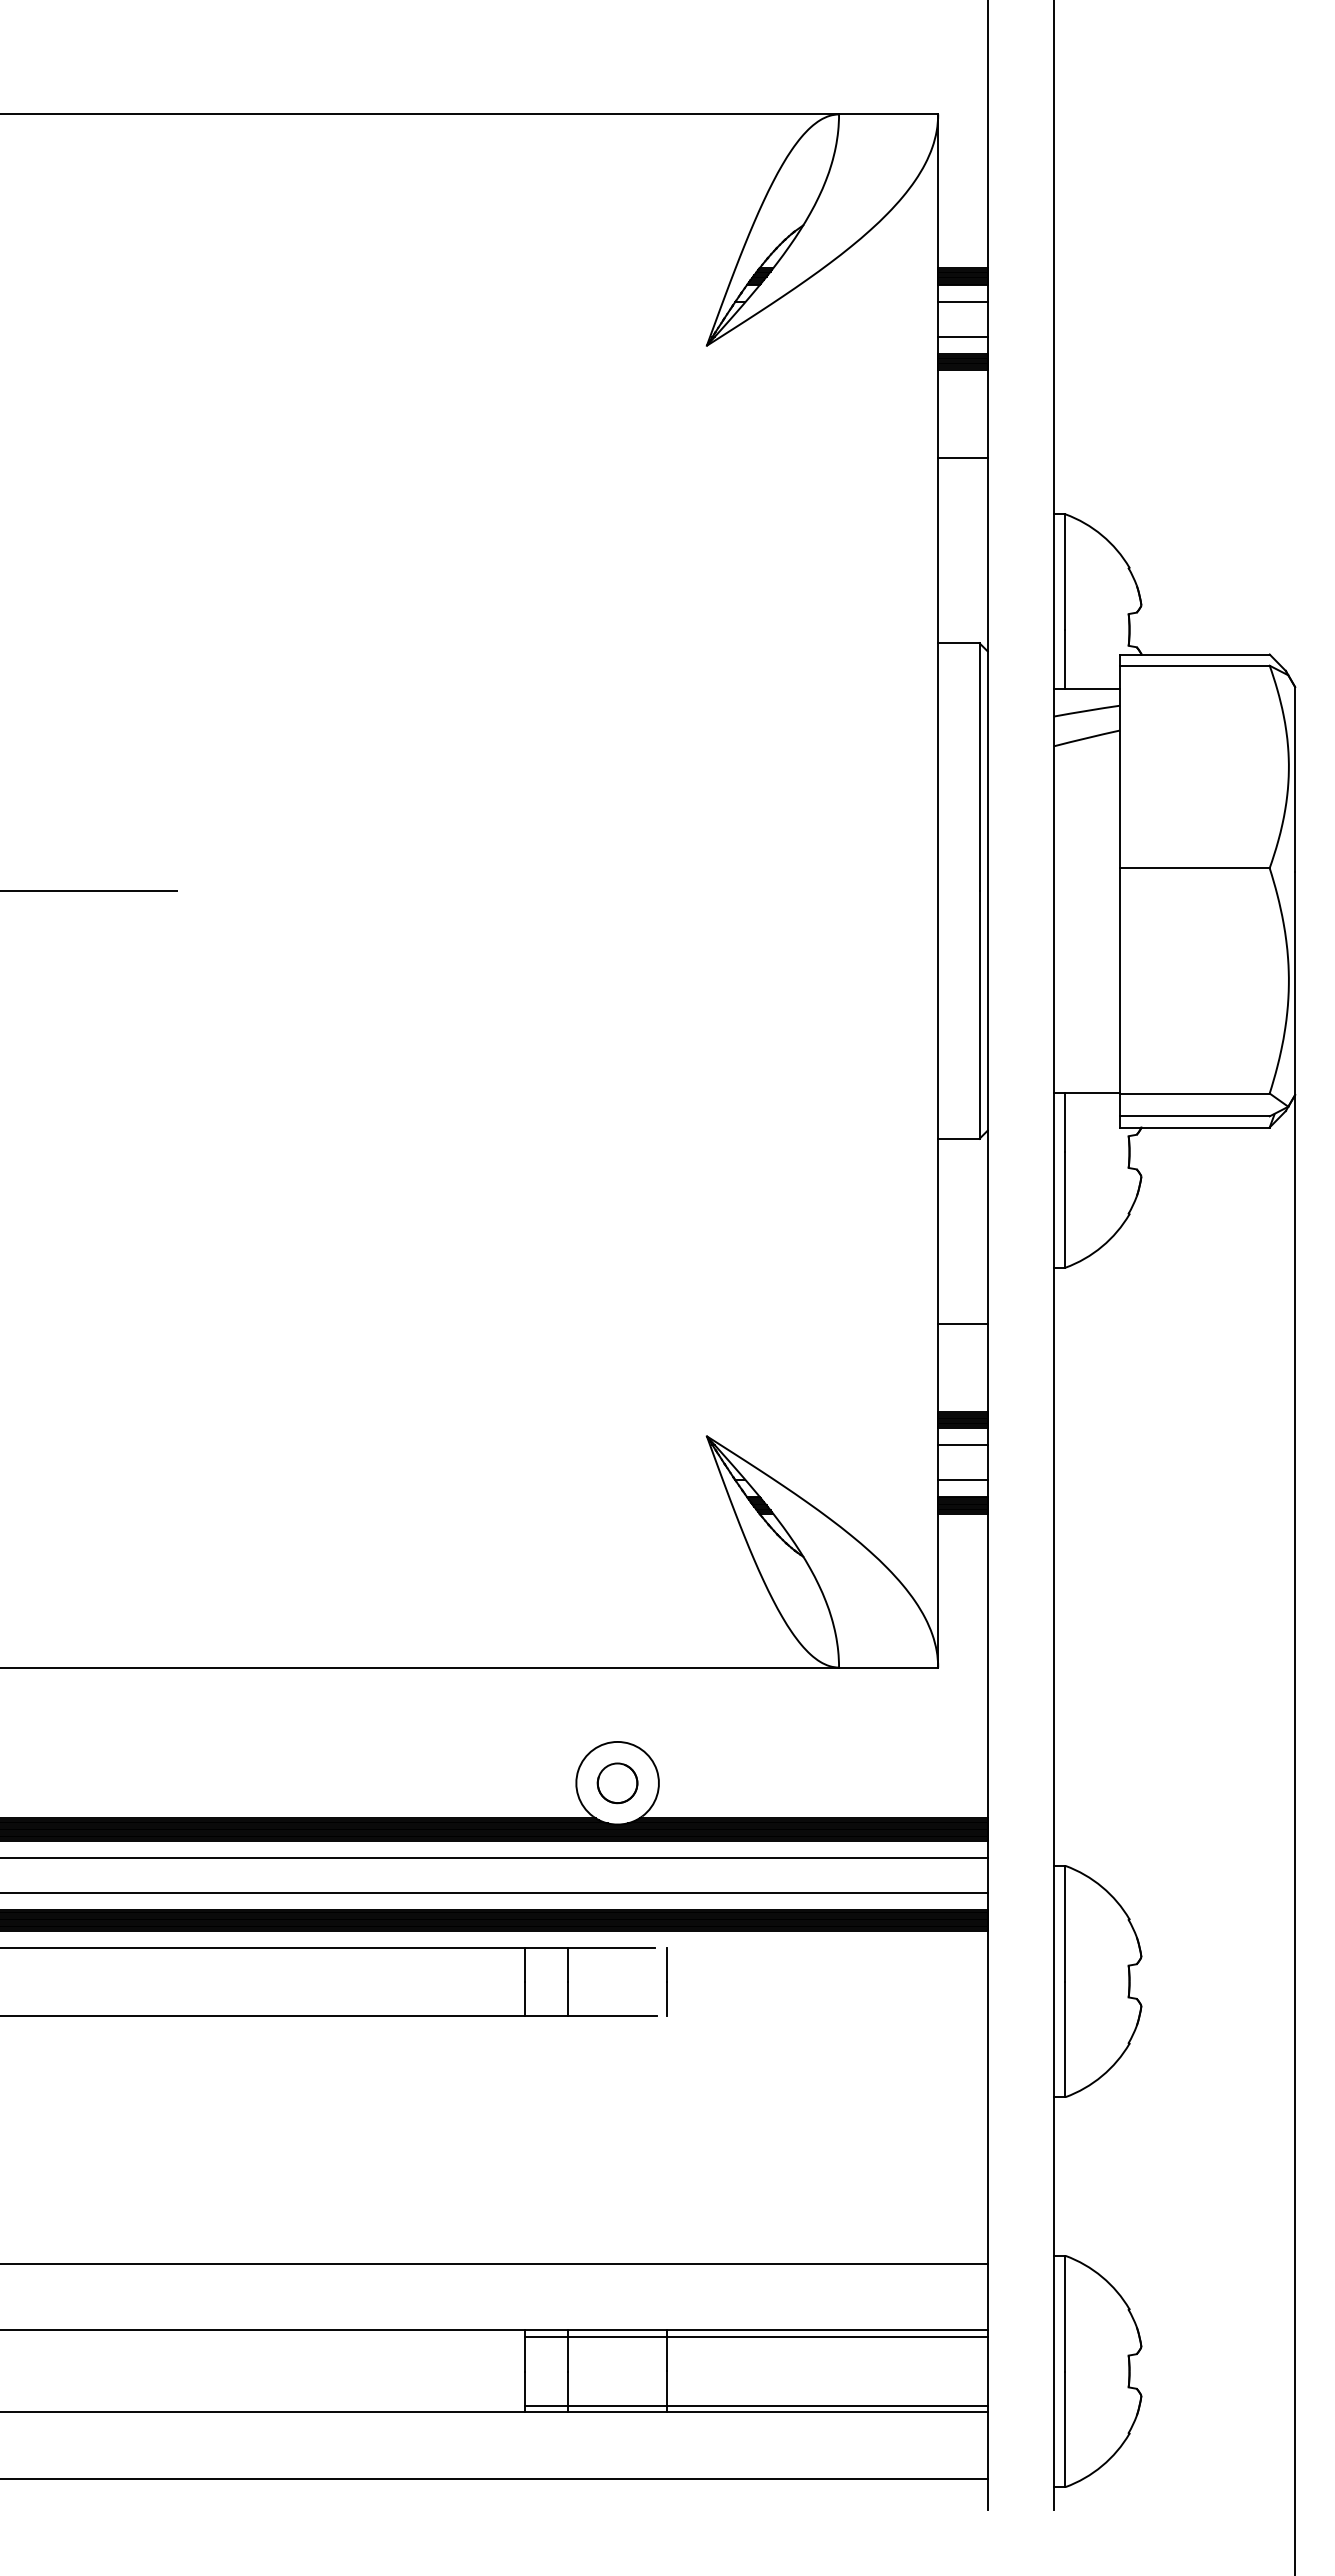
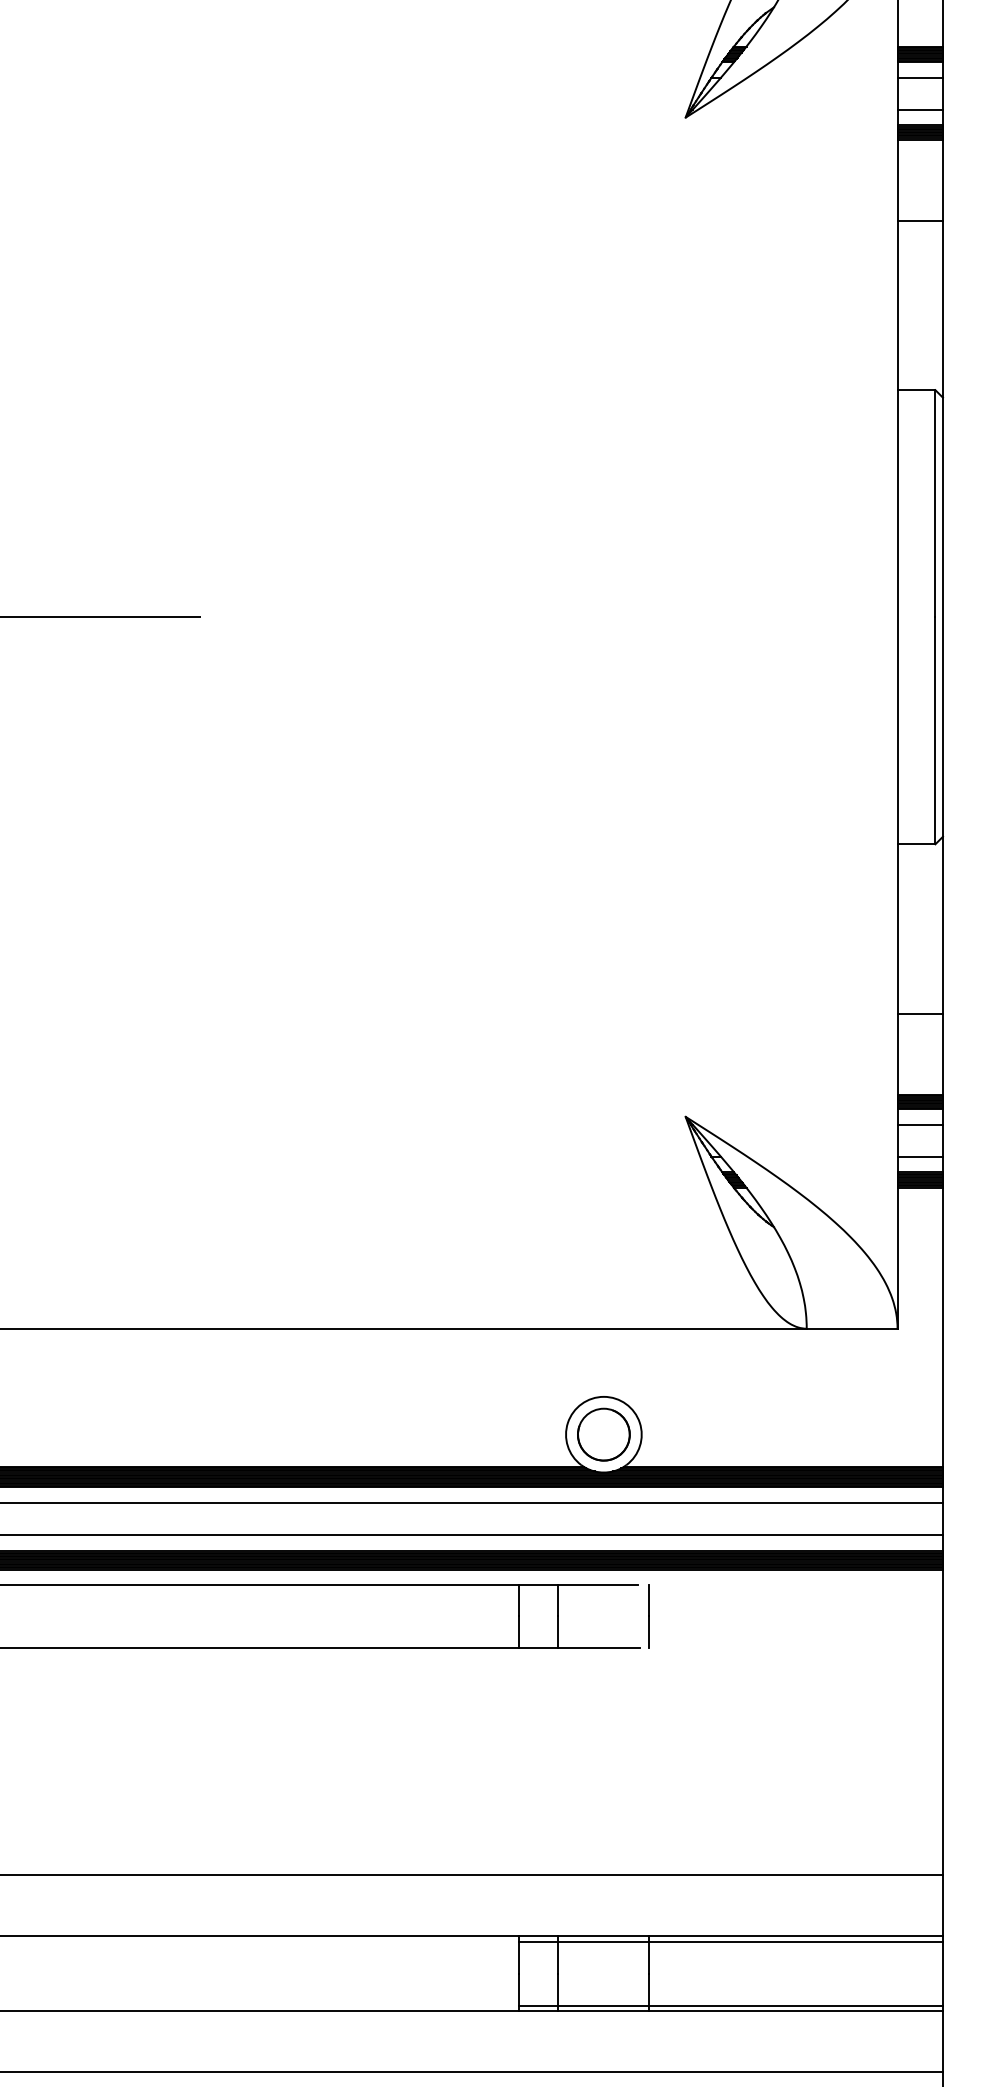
circle: (617, 1783) -> (603, 1434), size x1.43

